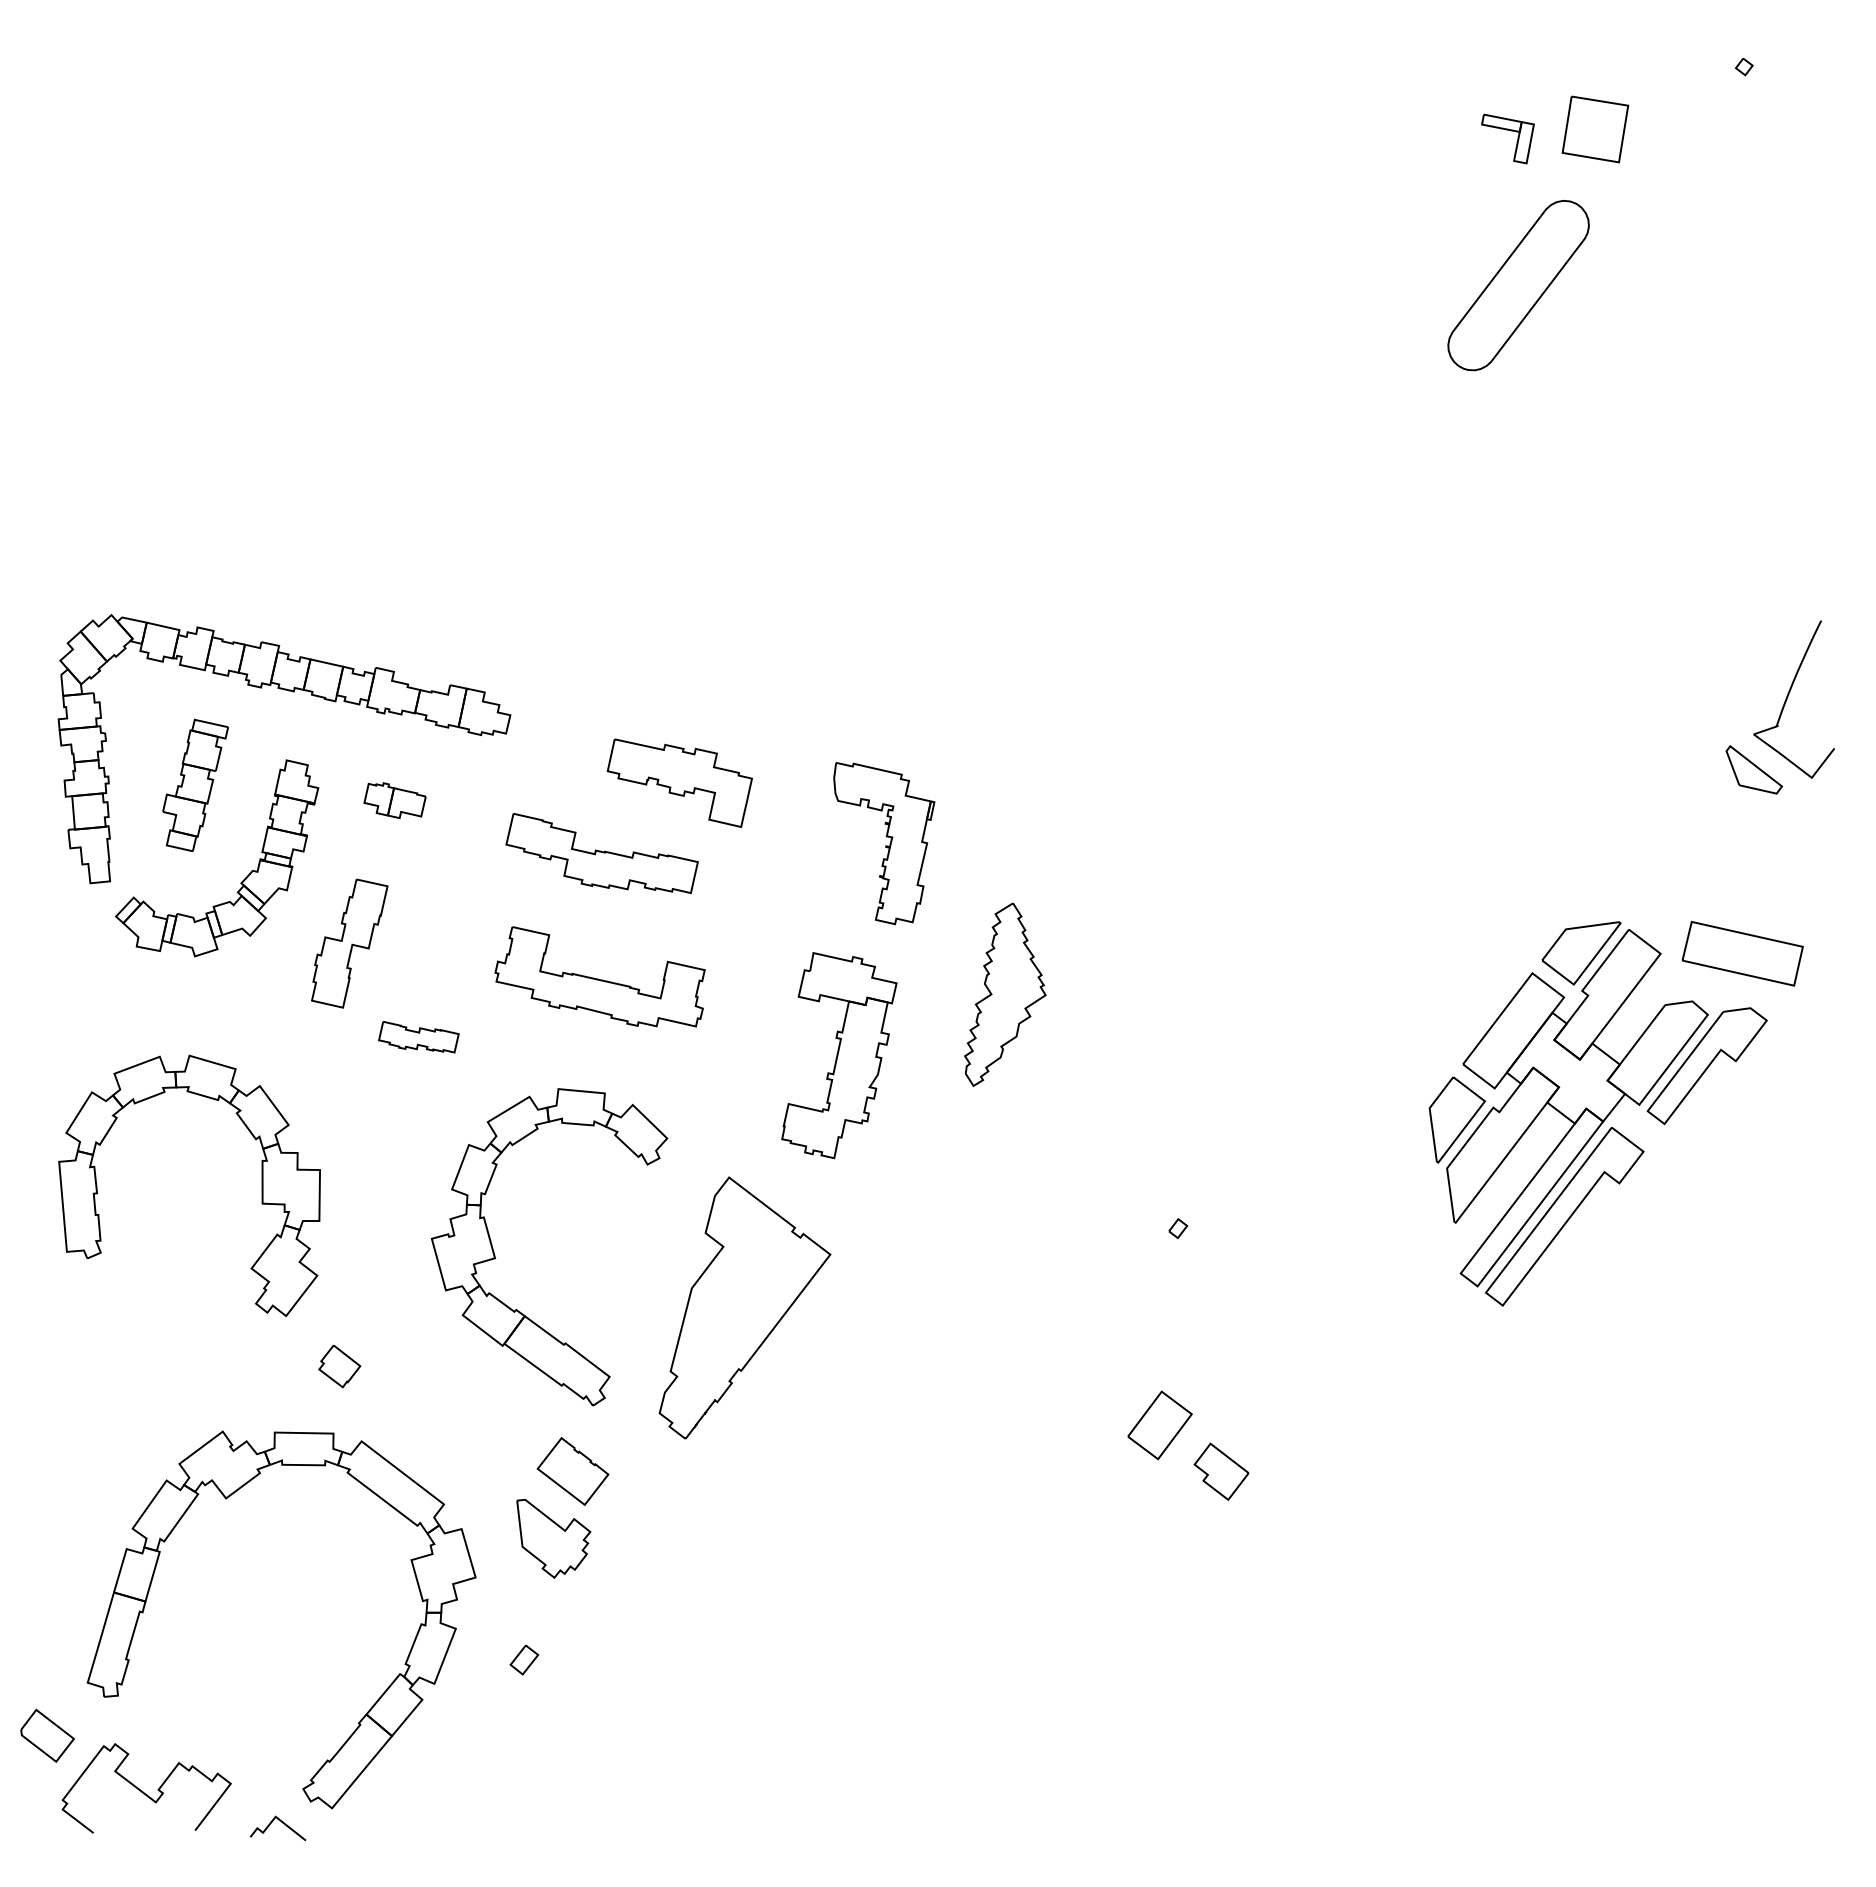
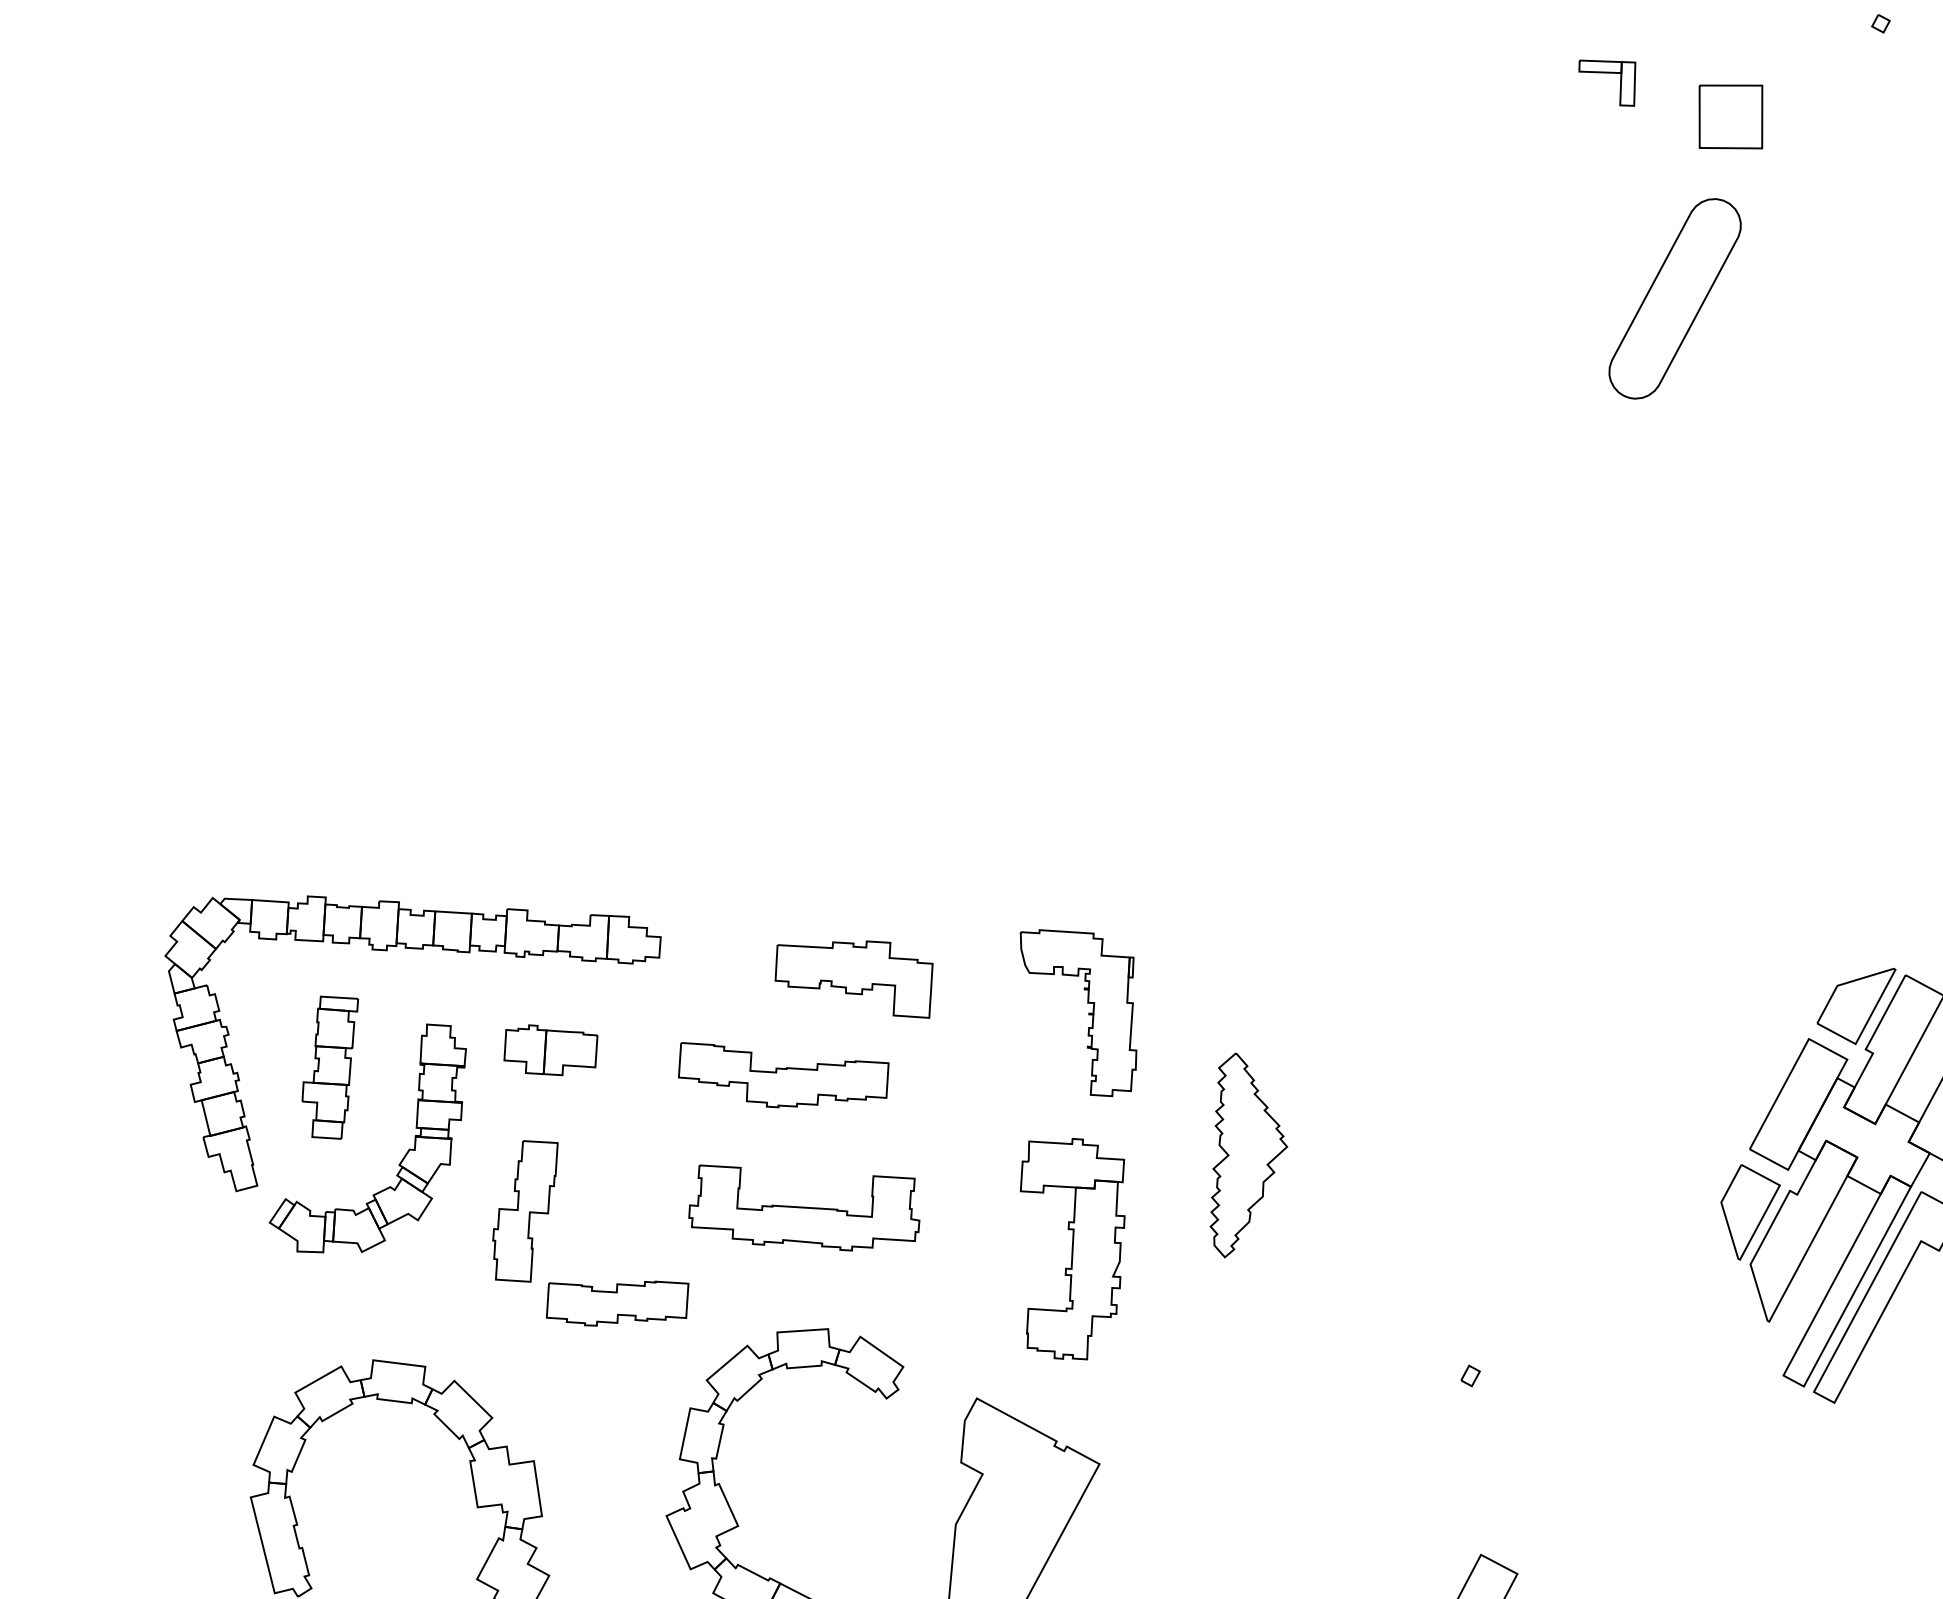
part: (1510, 131) -> (1611, 74), moved
part: (394, 800) -> (550, 1049), size x1.43
part: (418, 1036) -> (617, 1299), size x1.67

